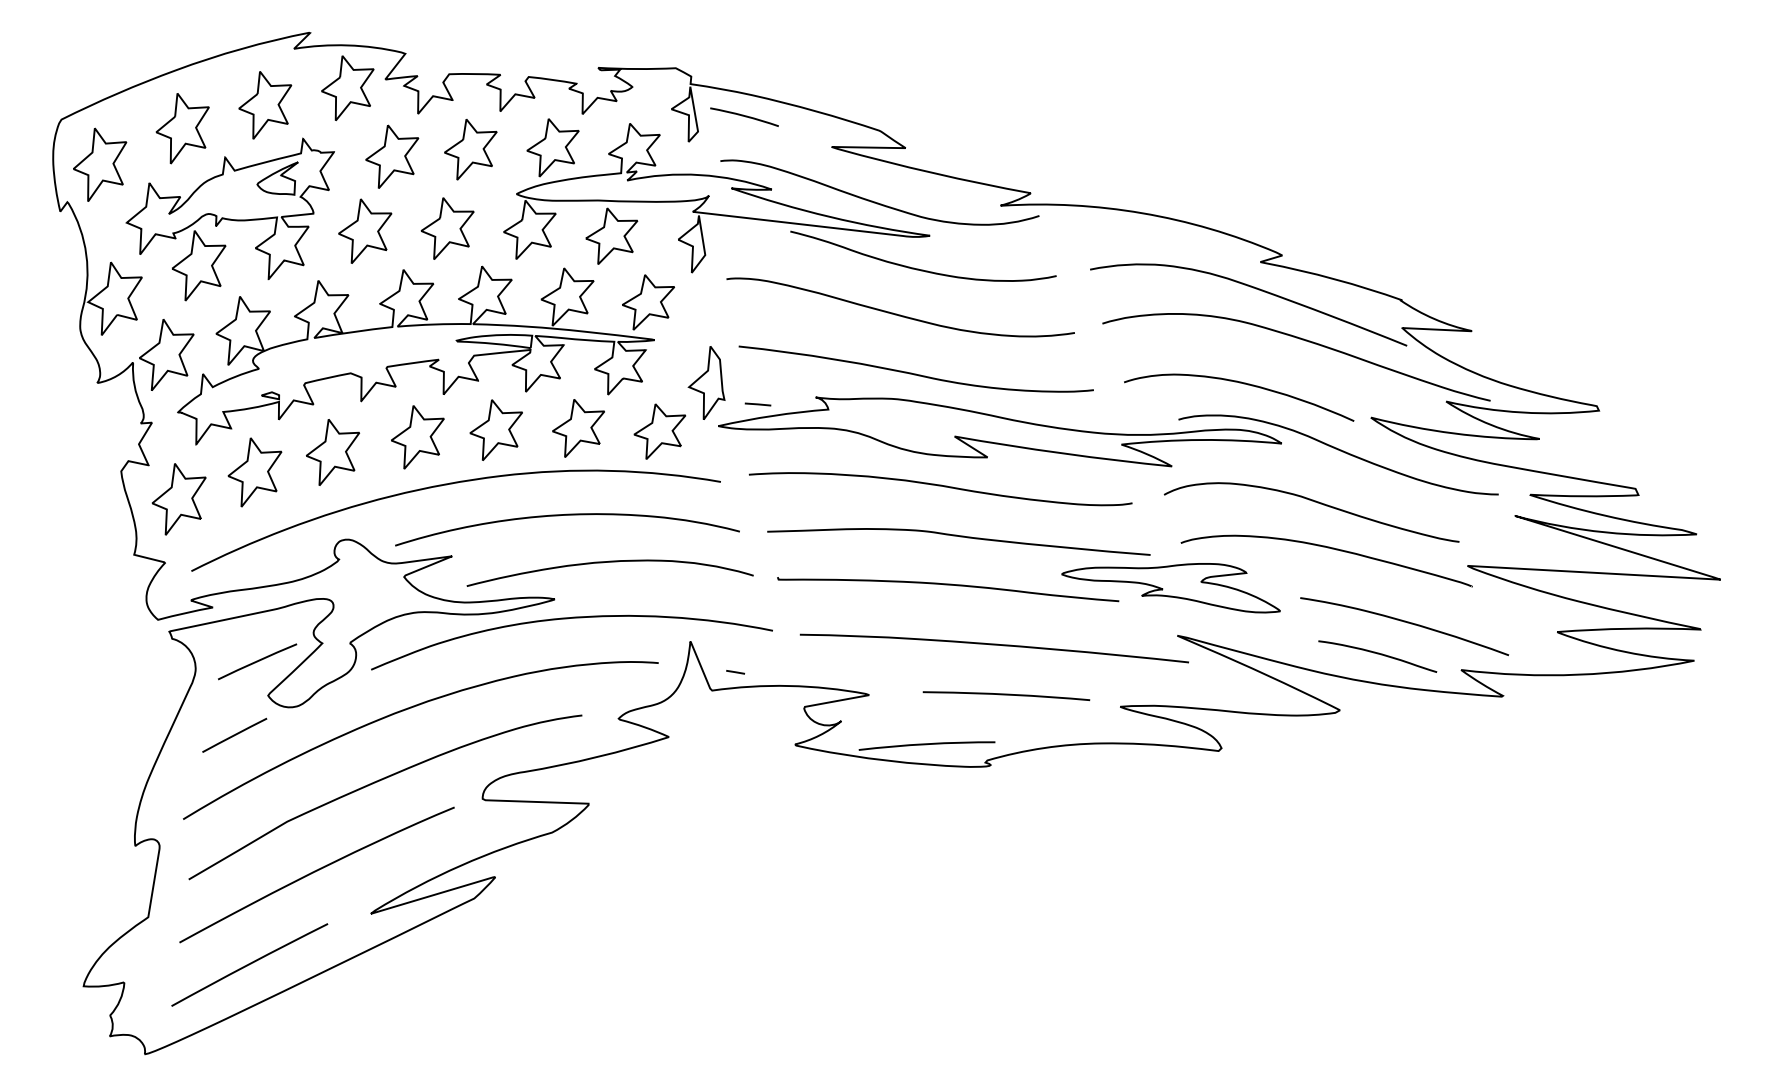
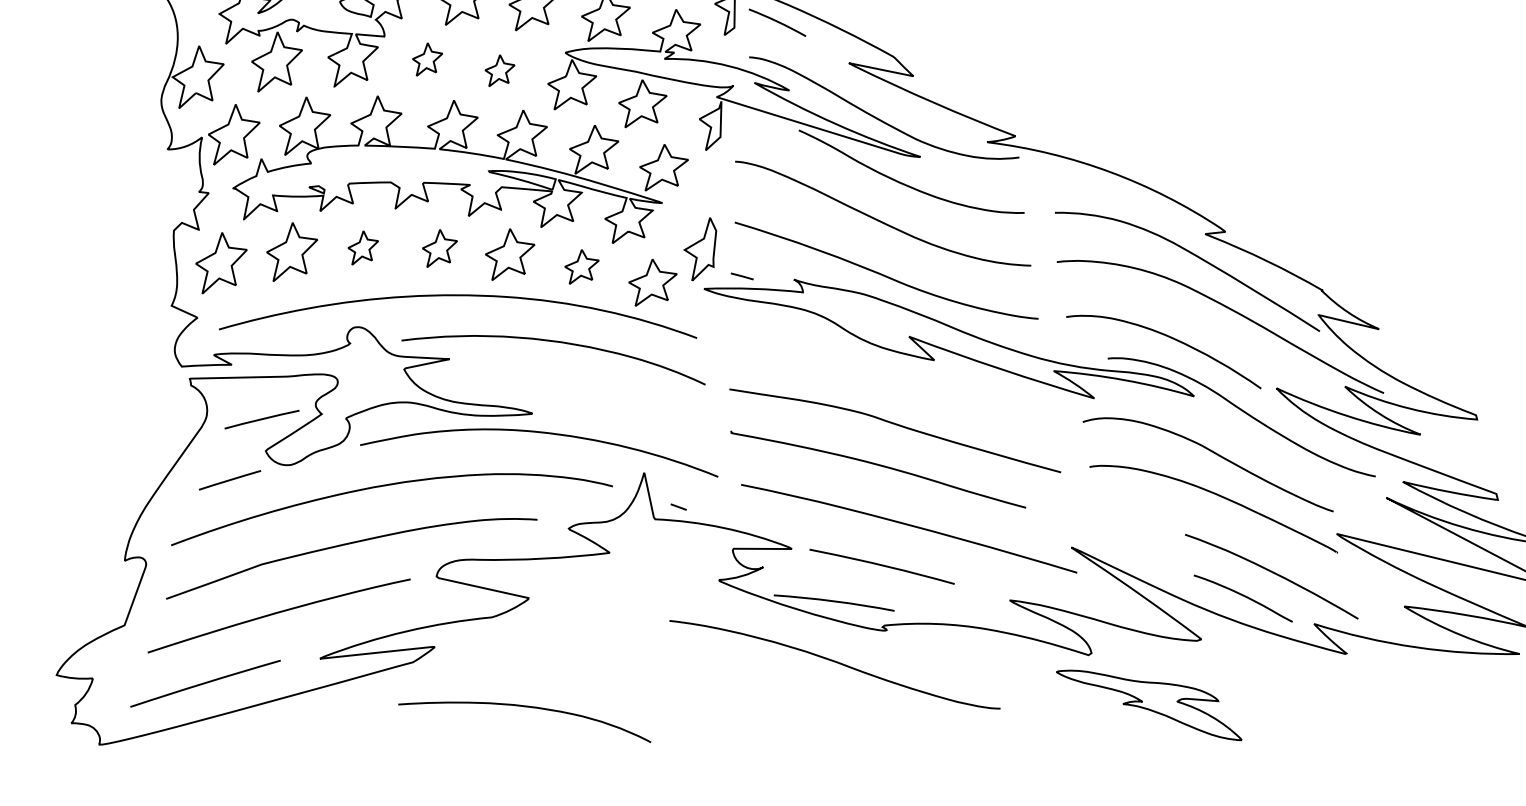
part: (447, 228) -> (499, 71), size x0.6
part: (365, 230) -> (427, 59), size x0.6
part: (578, 428) -> (581, 268), size x0.7
part: (417, 437) -> (438, 249), size x0.7
part: (333, 452) -> (362, 248), size x0.6
curve: (940, 486) -> (835, 662), moved
curve: (609, 562) -> (527, 707), moved
part: (1170, 588) -> (1149, 702), moved
curve: (1006, 695) -> (882, 566), moved

